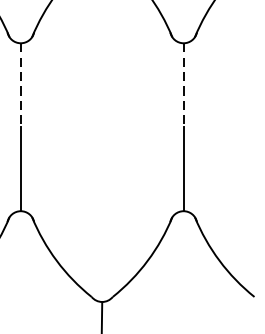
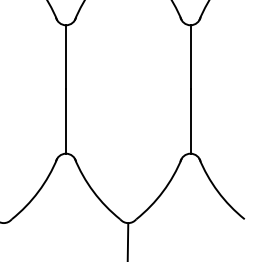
line: (21, 85) -> (66, 57), dashed -> solid
line: (183, 85) -> (190, 57), dashed -> solid

